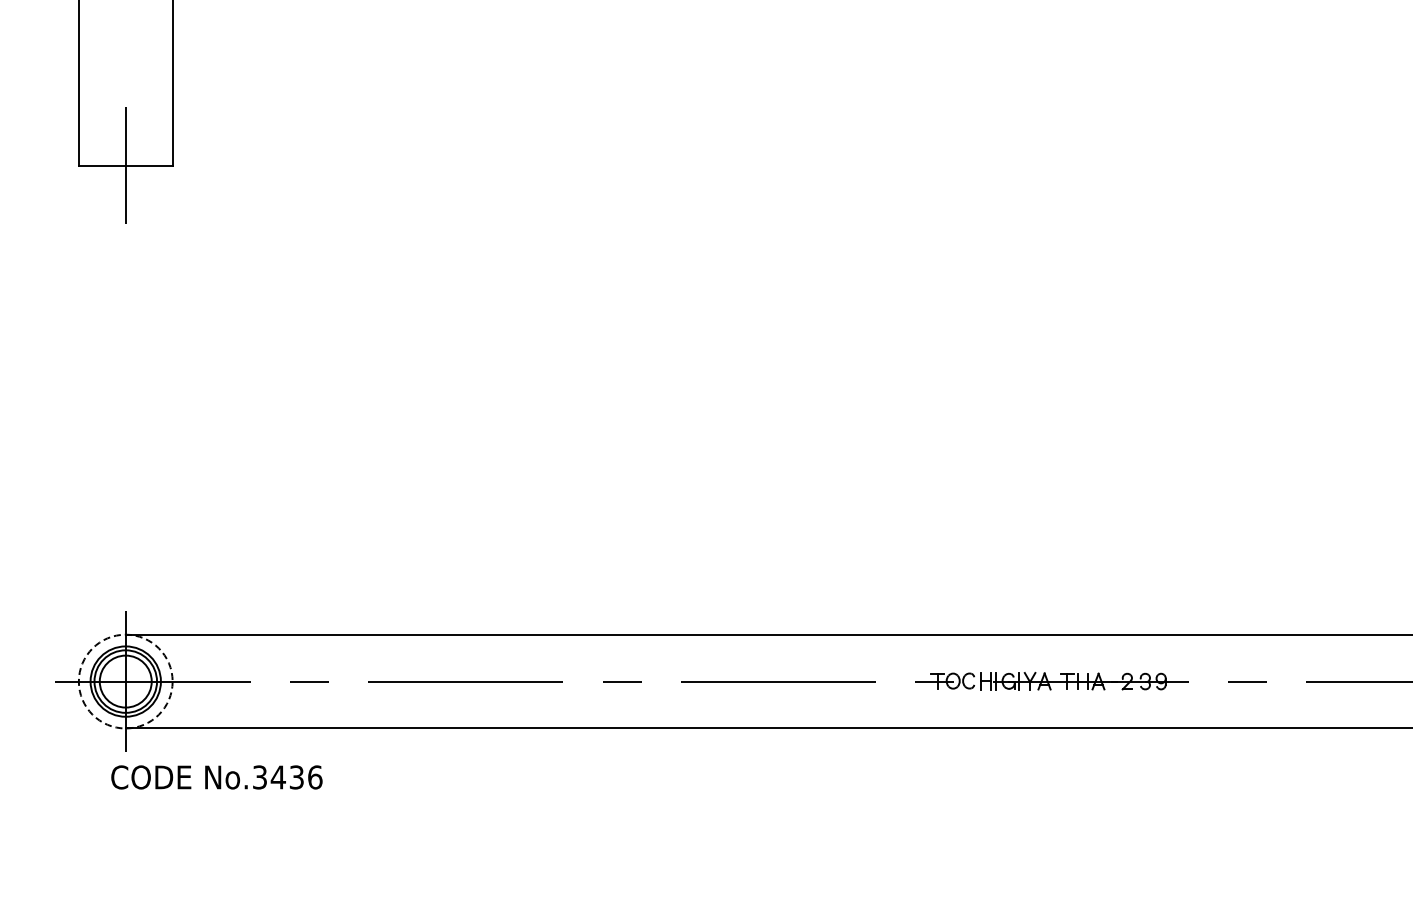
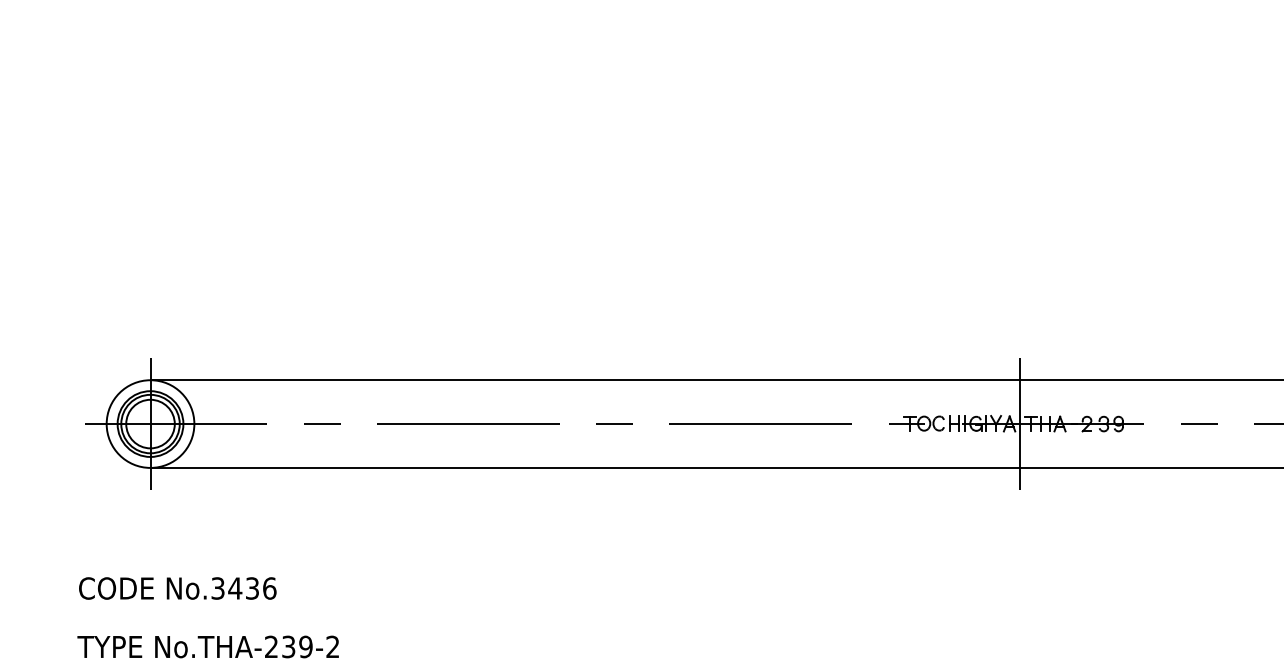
circle: (125, 681) -> (150, 423), dashed -> solid
line: (1055, 681) -> (1019, 423), added
text: (216, 777) -> (177, 588), moved

